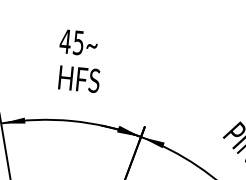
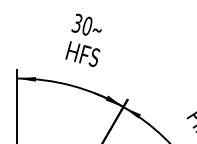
text: (70, 42) -> (81, 24), 45 -> 30

